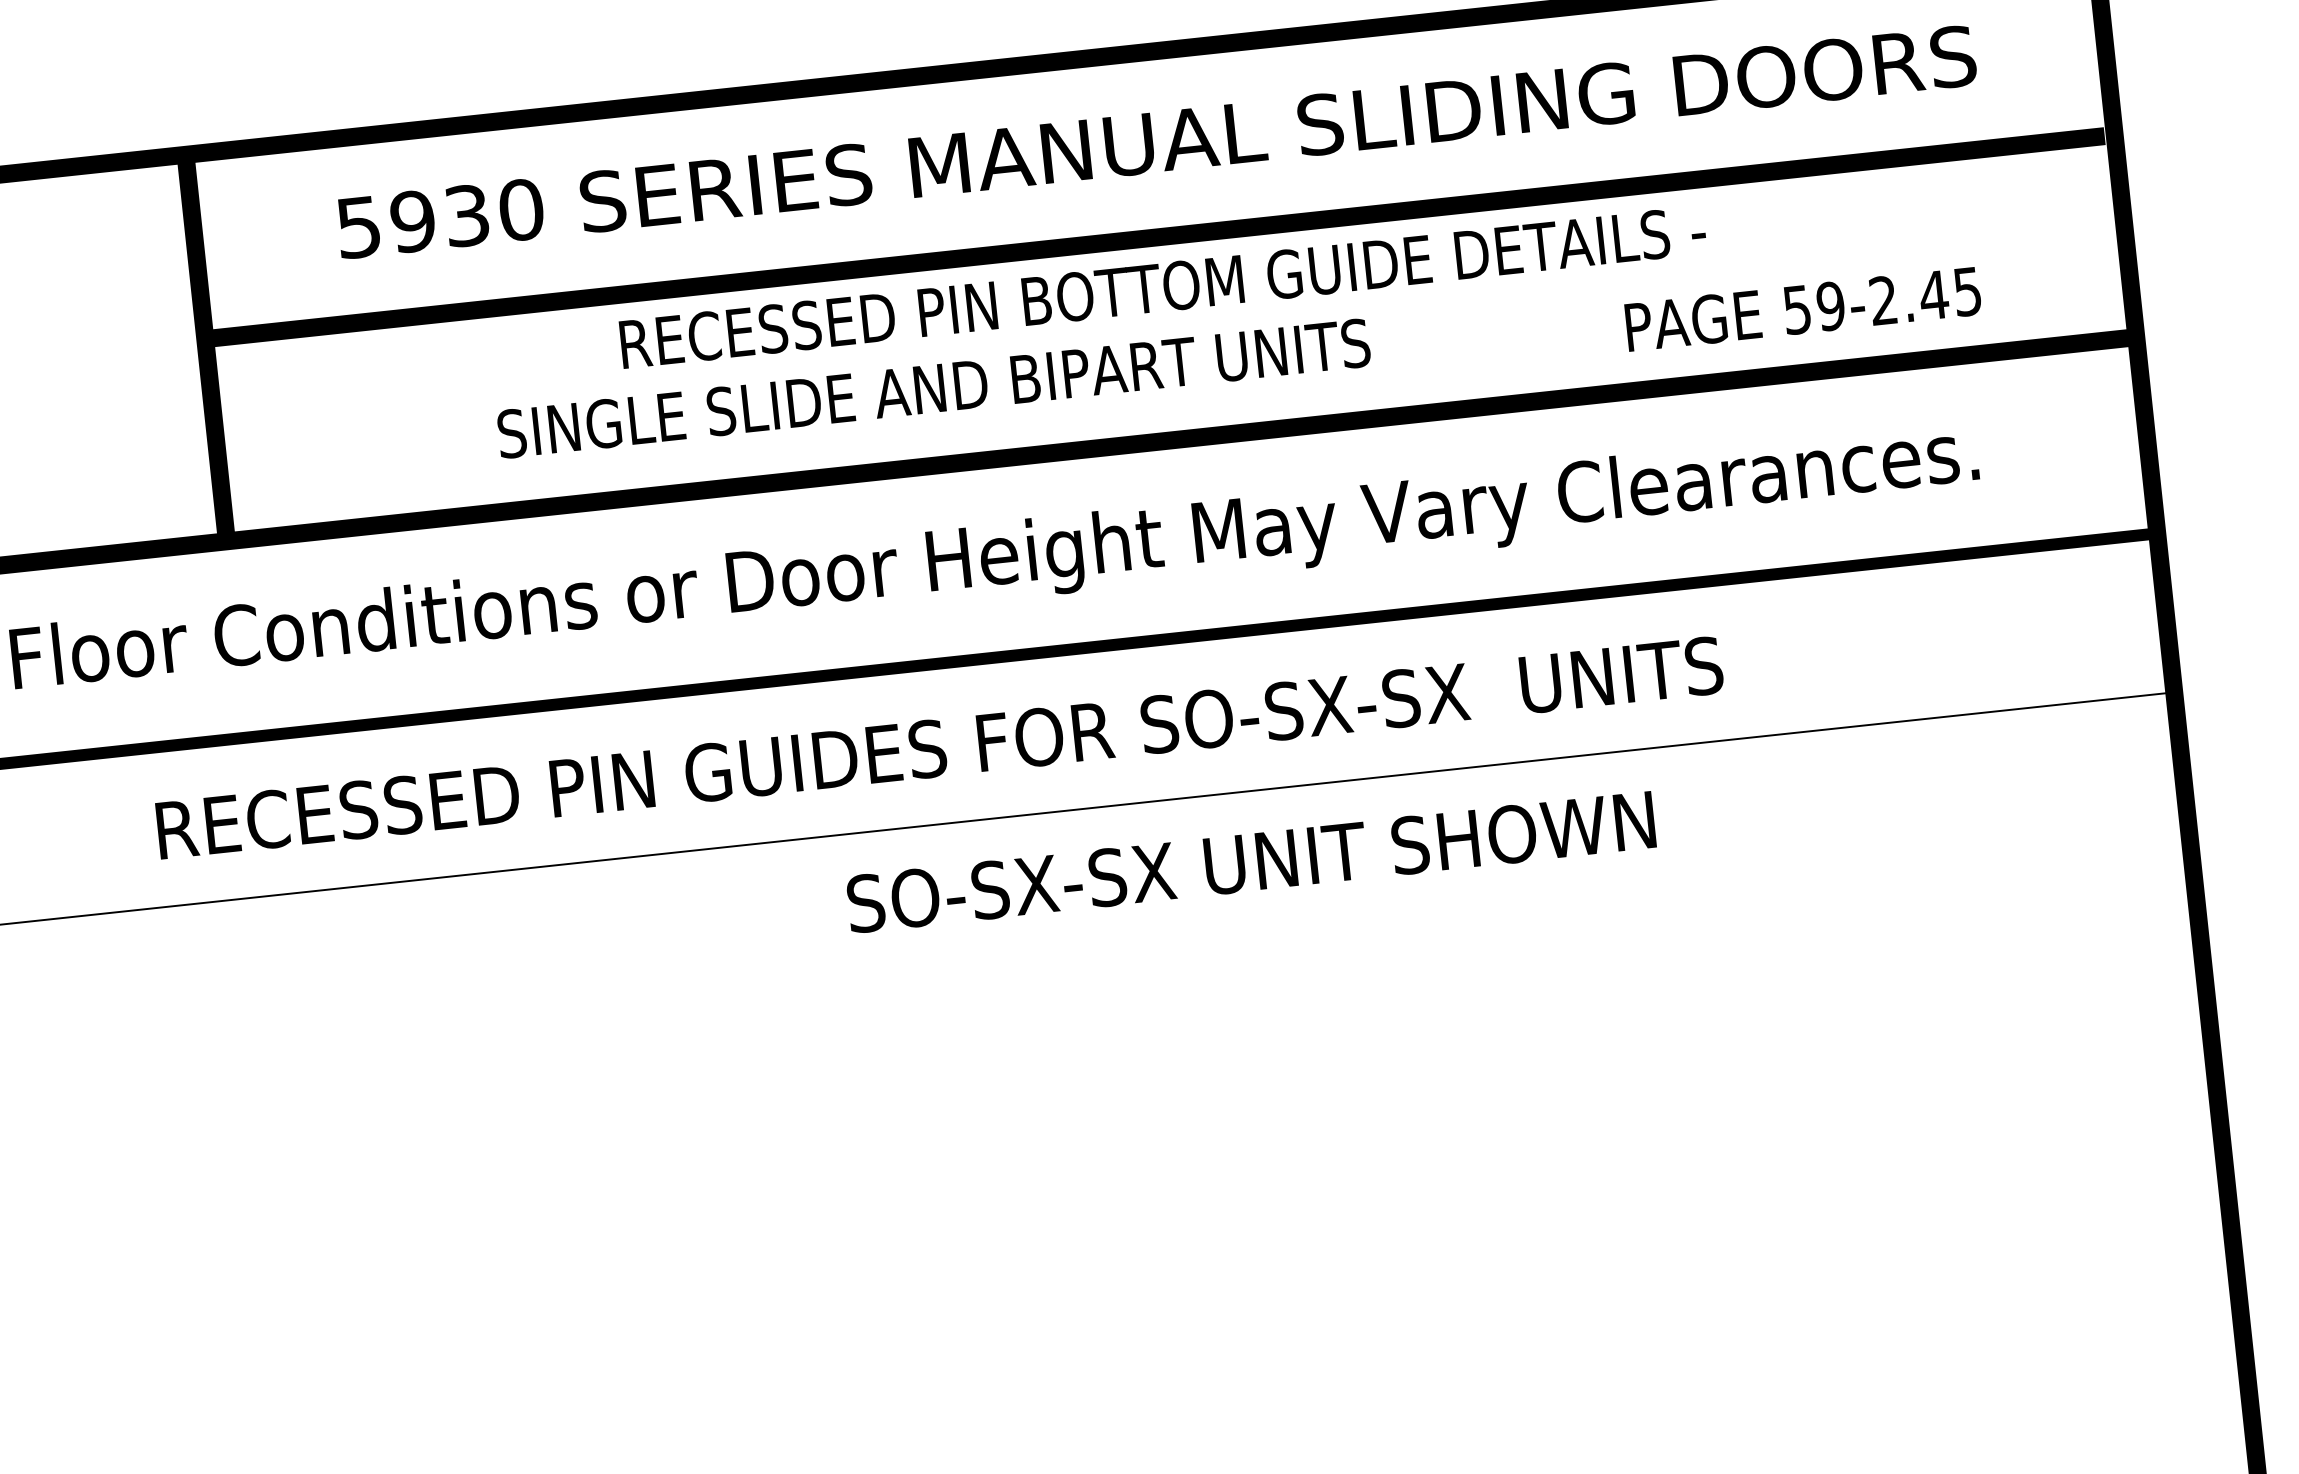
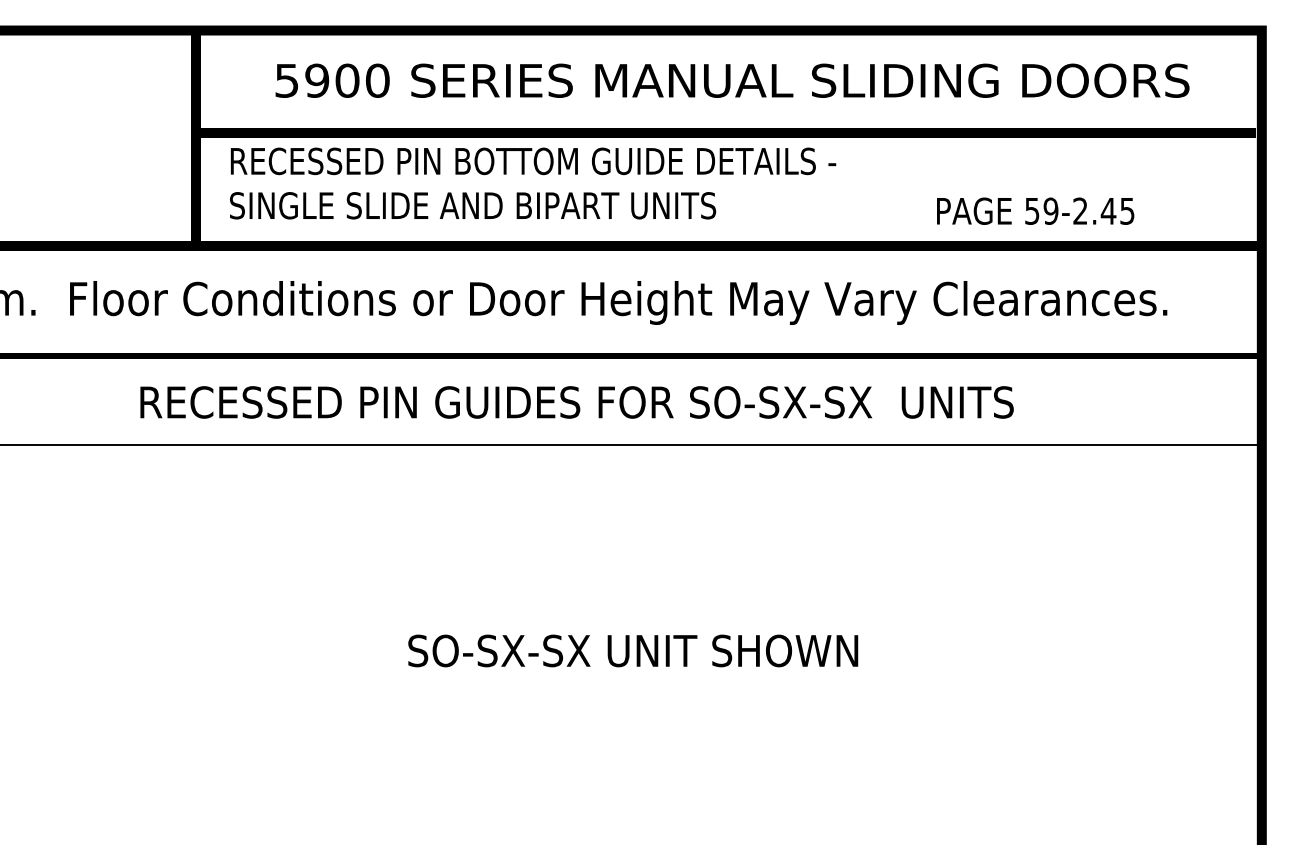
text: (467, 215) -> (347, 80), 5930 -> 5900
text: (1163, 287) -> (533, 161), moved
text: (1802, 307) -> (1035, 210), moved
text: (934, 388) -> (473, 205), moved
text: (1251, 861) -> (633, 650), moved

